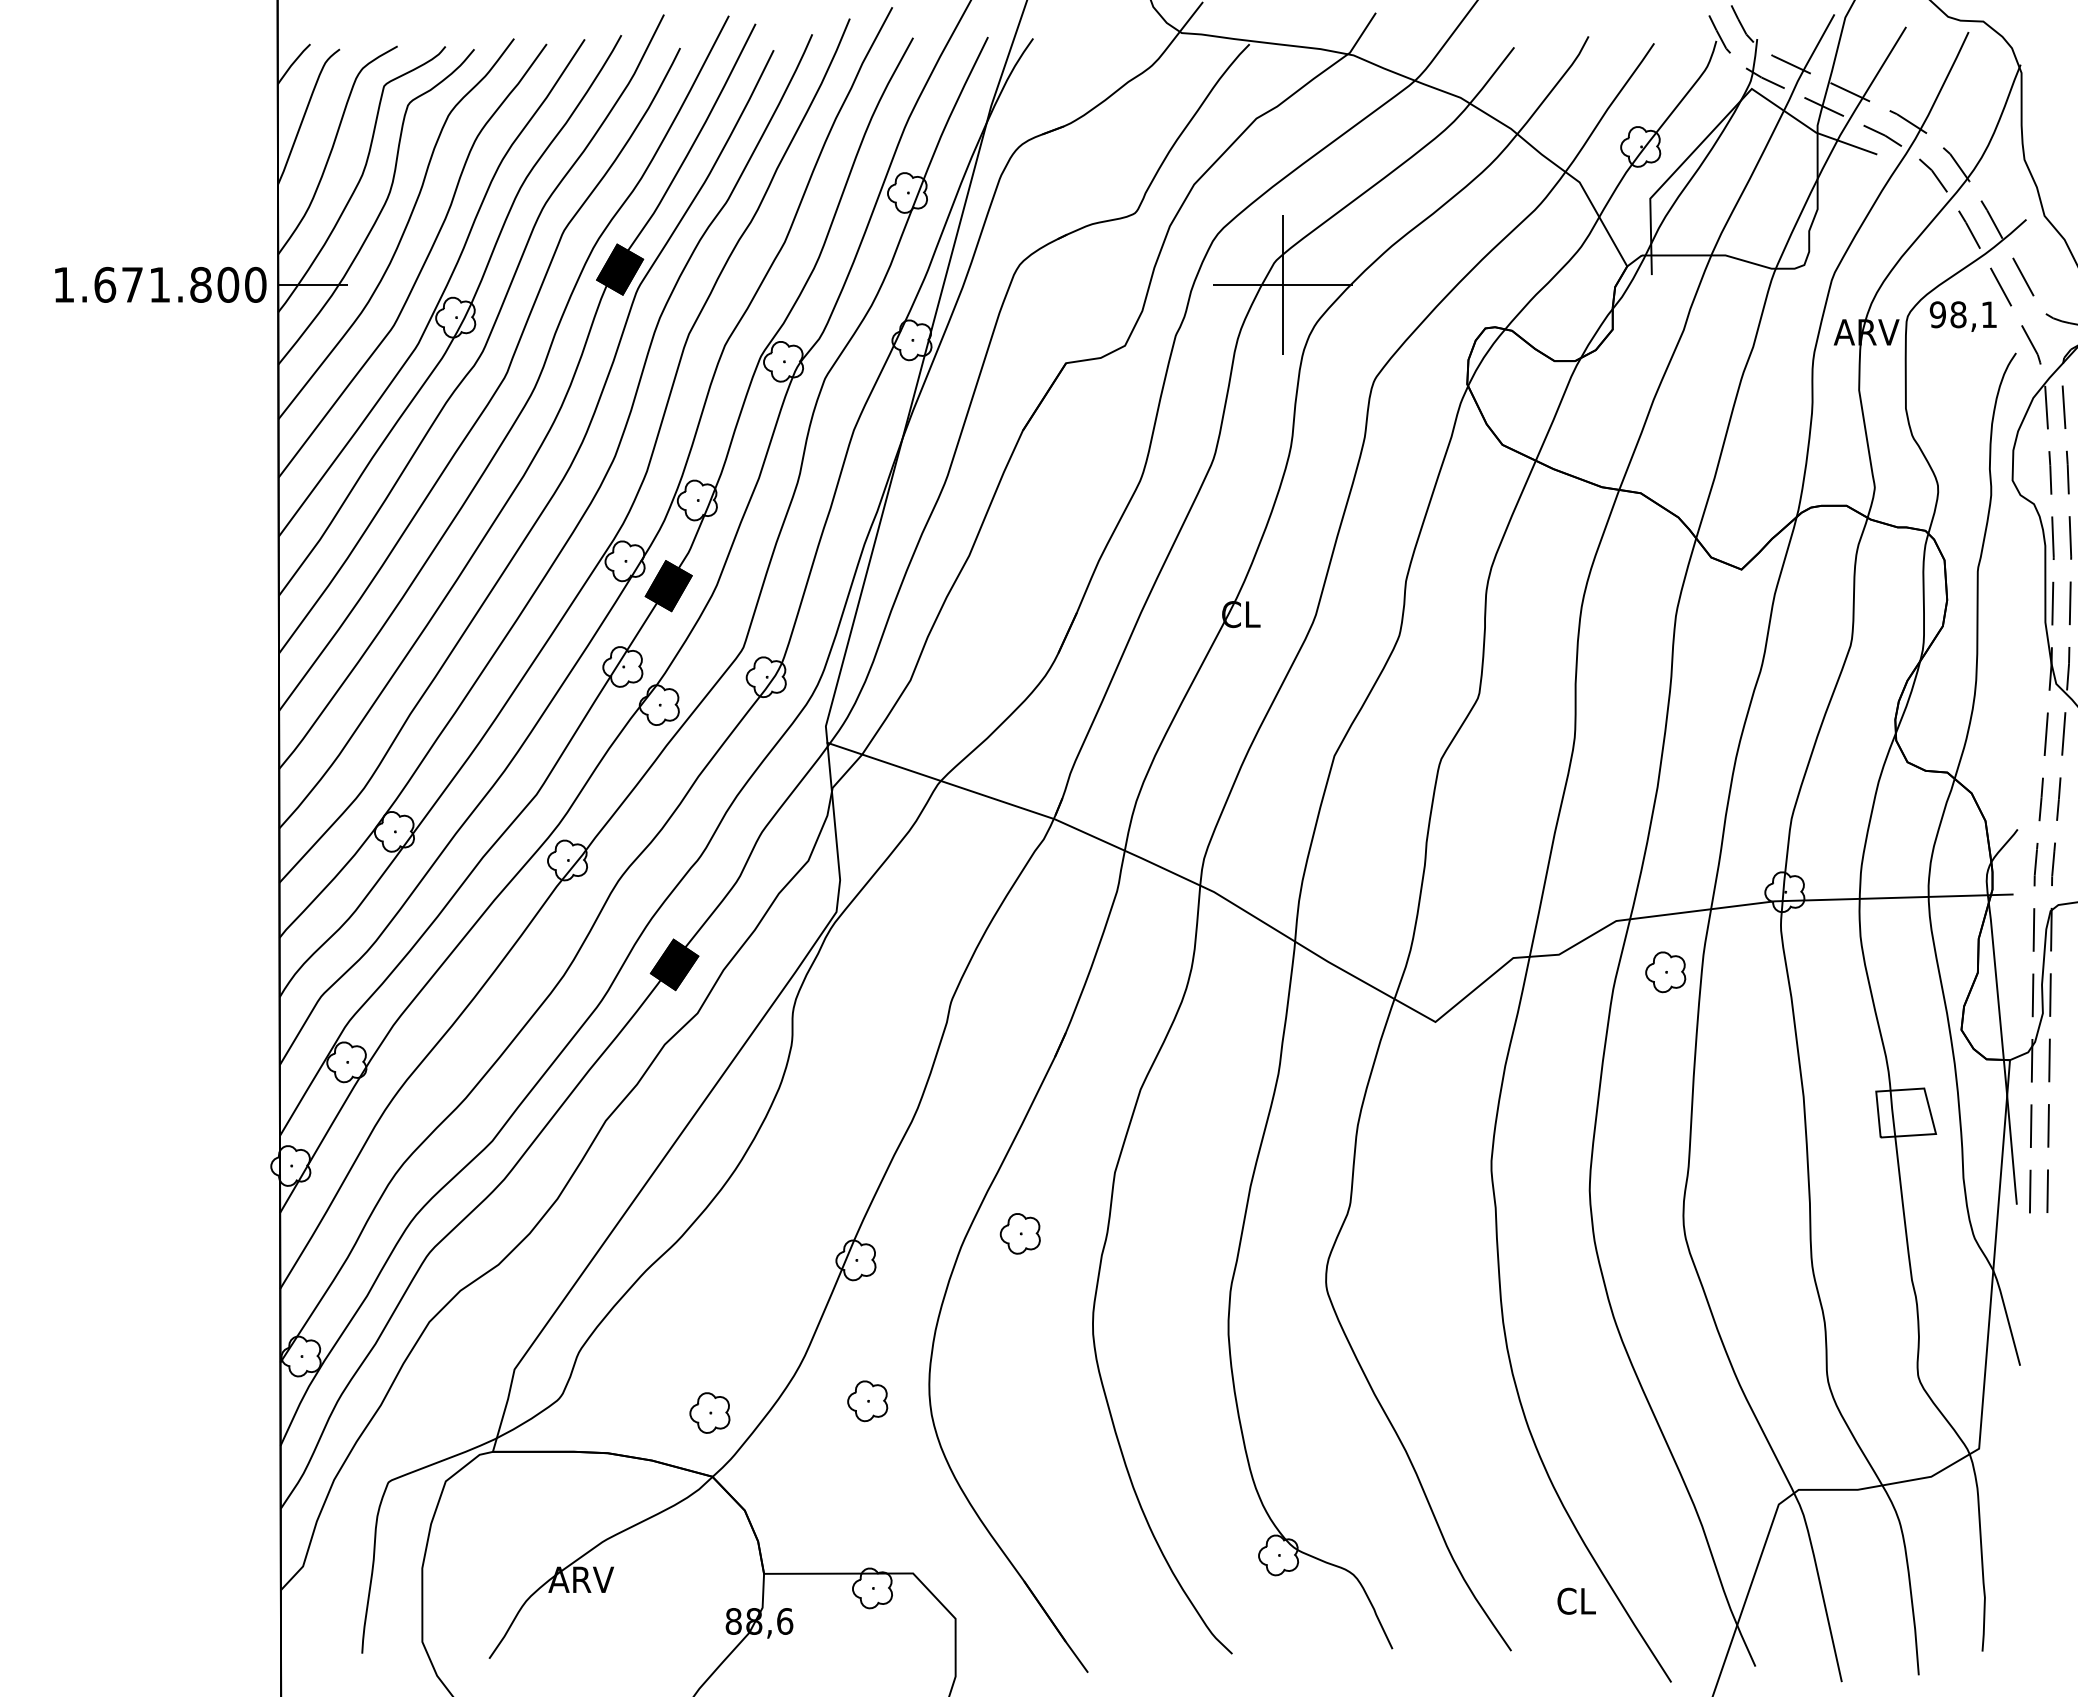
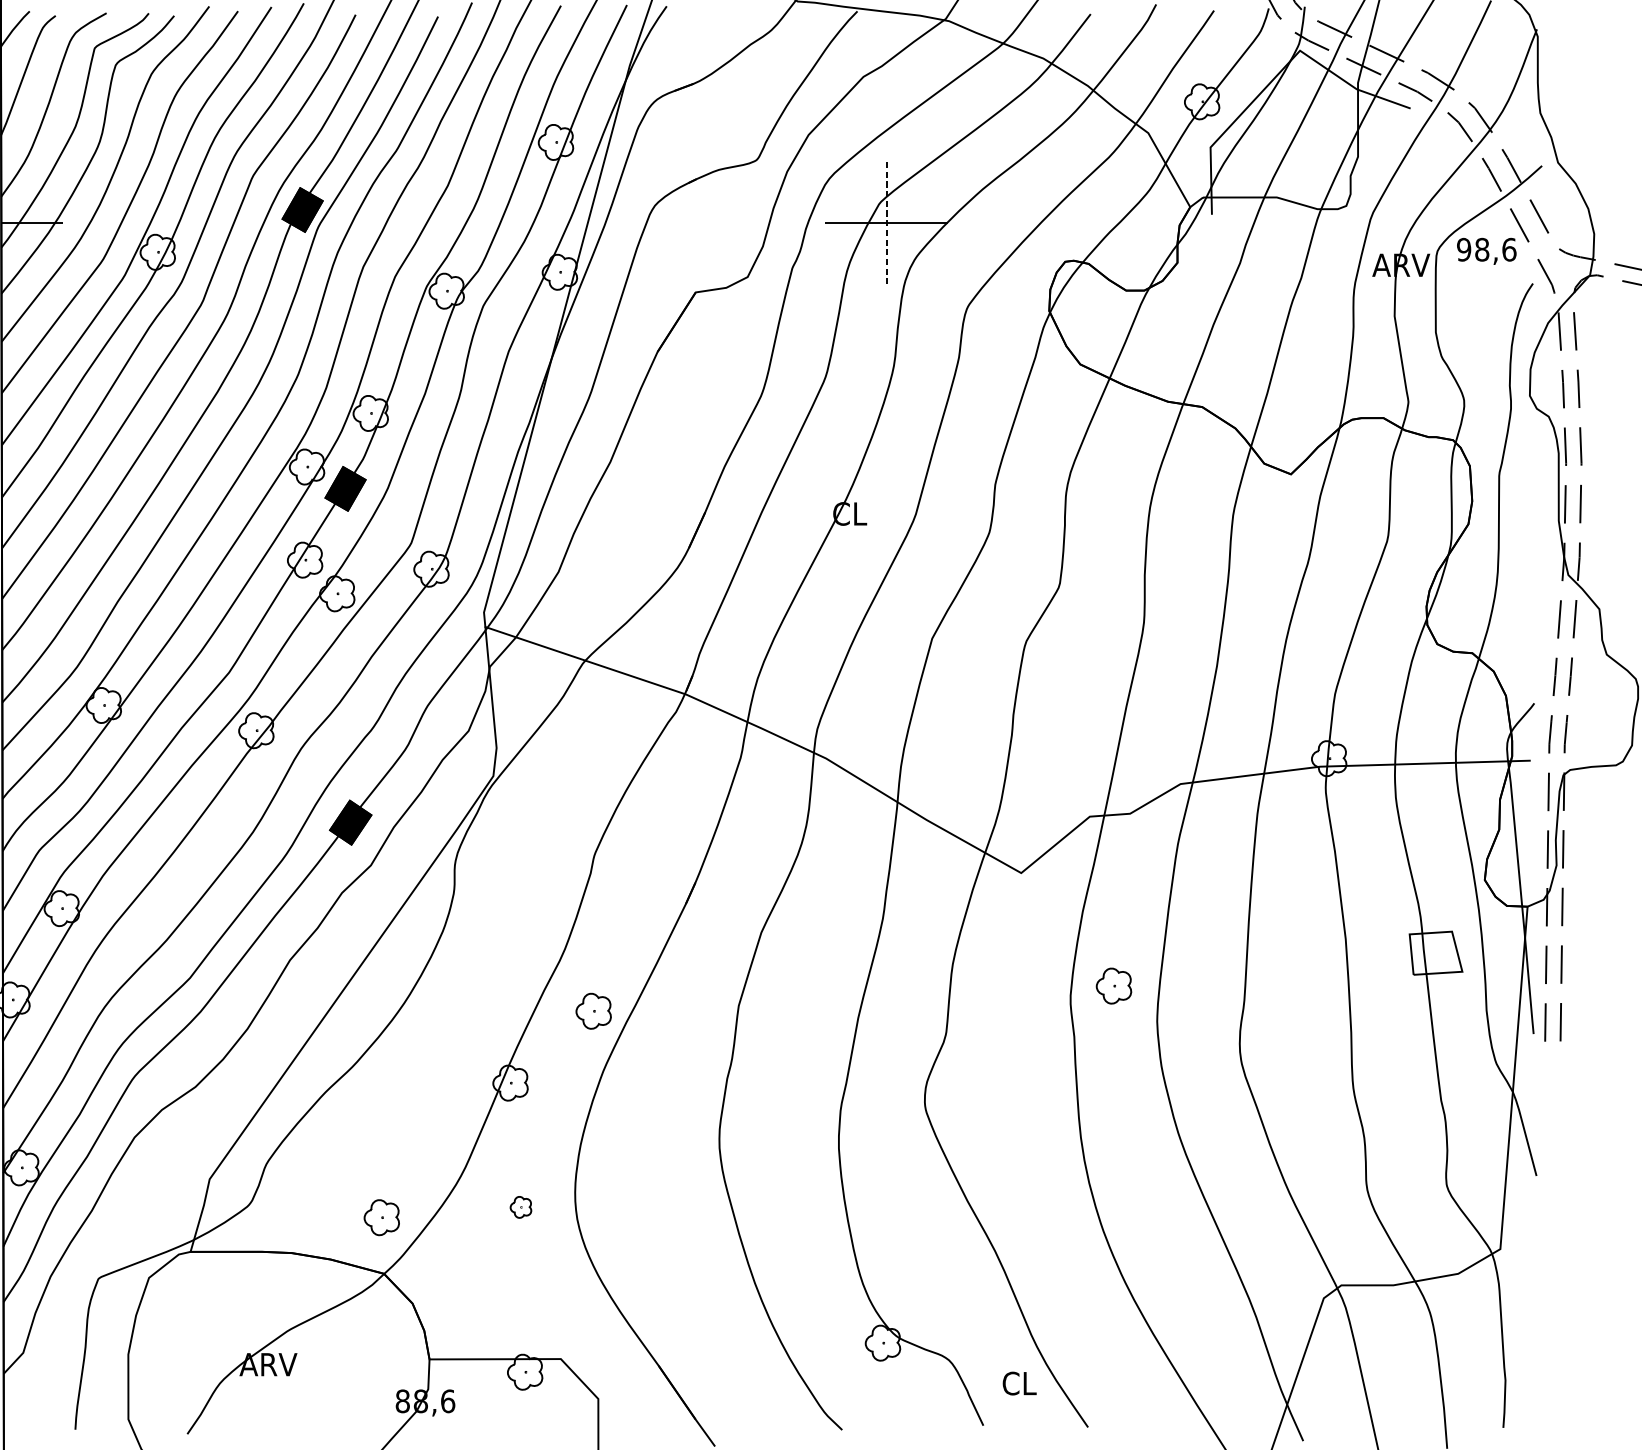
line: (1282, 284) -> (886, 223), solid -> dashed
text: (1989, 314) -> (1509, 249), 98,1 -> 98,6
part: (1665, 972) -> (1113, 986), moved
part: (1019, 1233) -> (592, 1010), moved
part: (867, 1401) -> (520, 1207), size x0.6
text: (1576, 1600) -> (1019, 1382), moved

